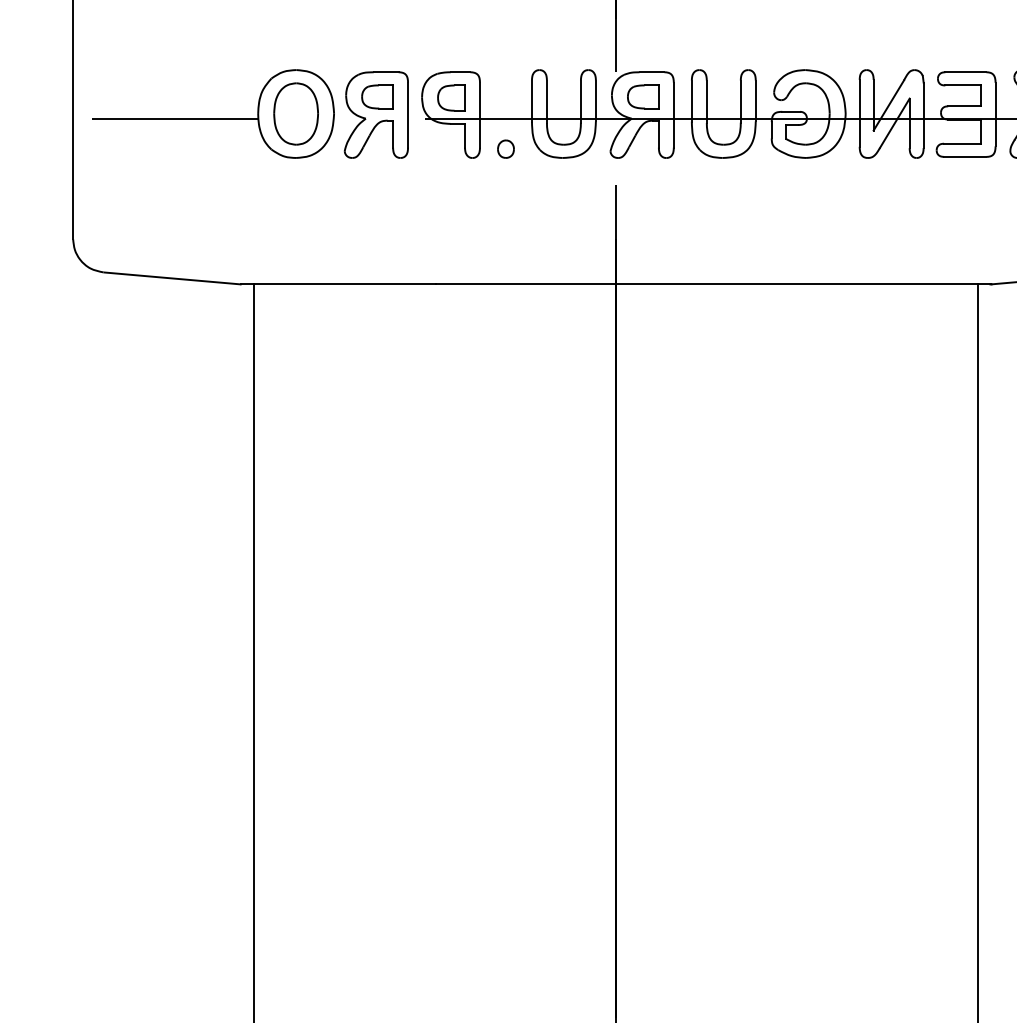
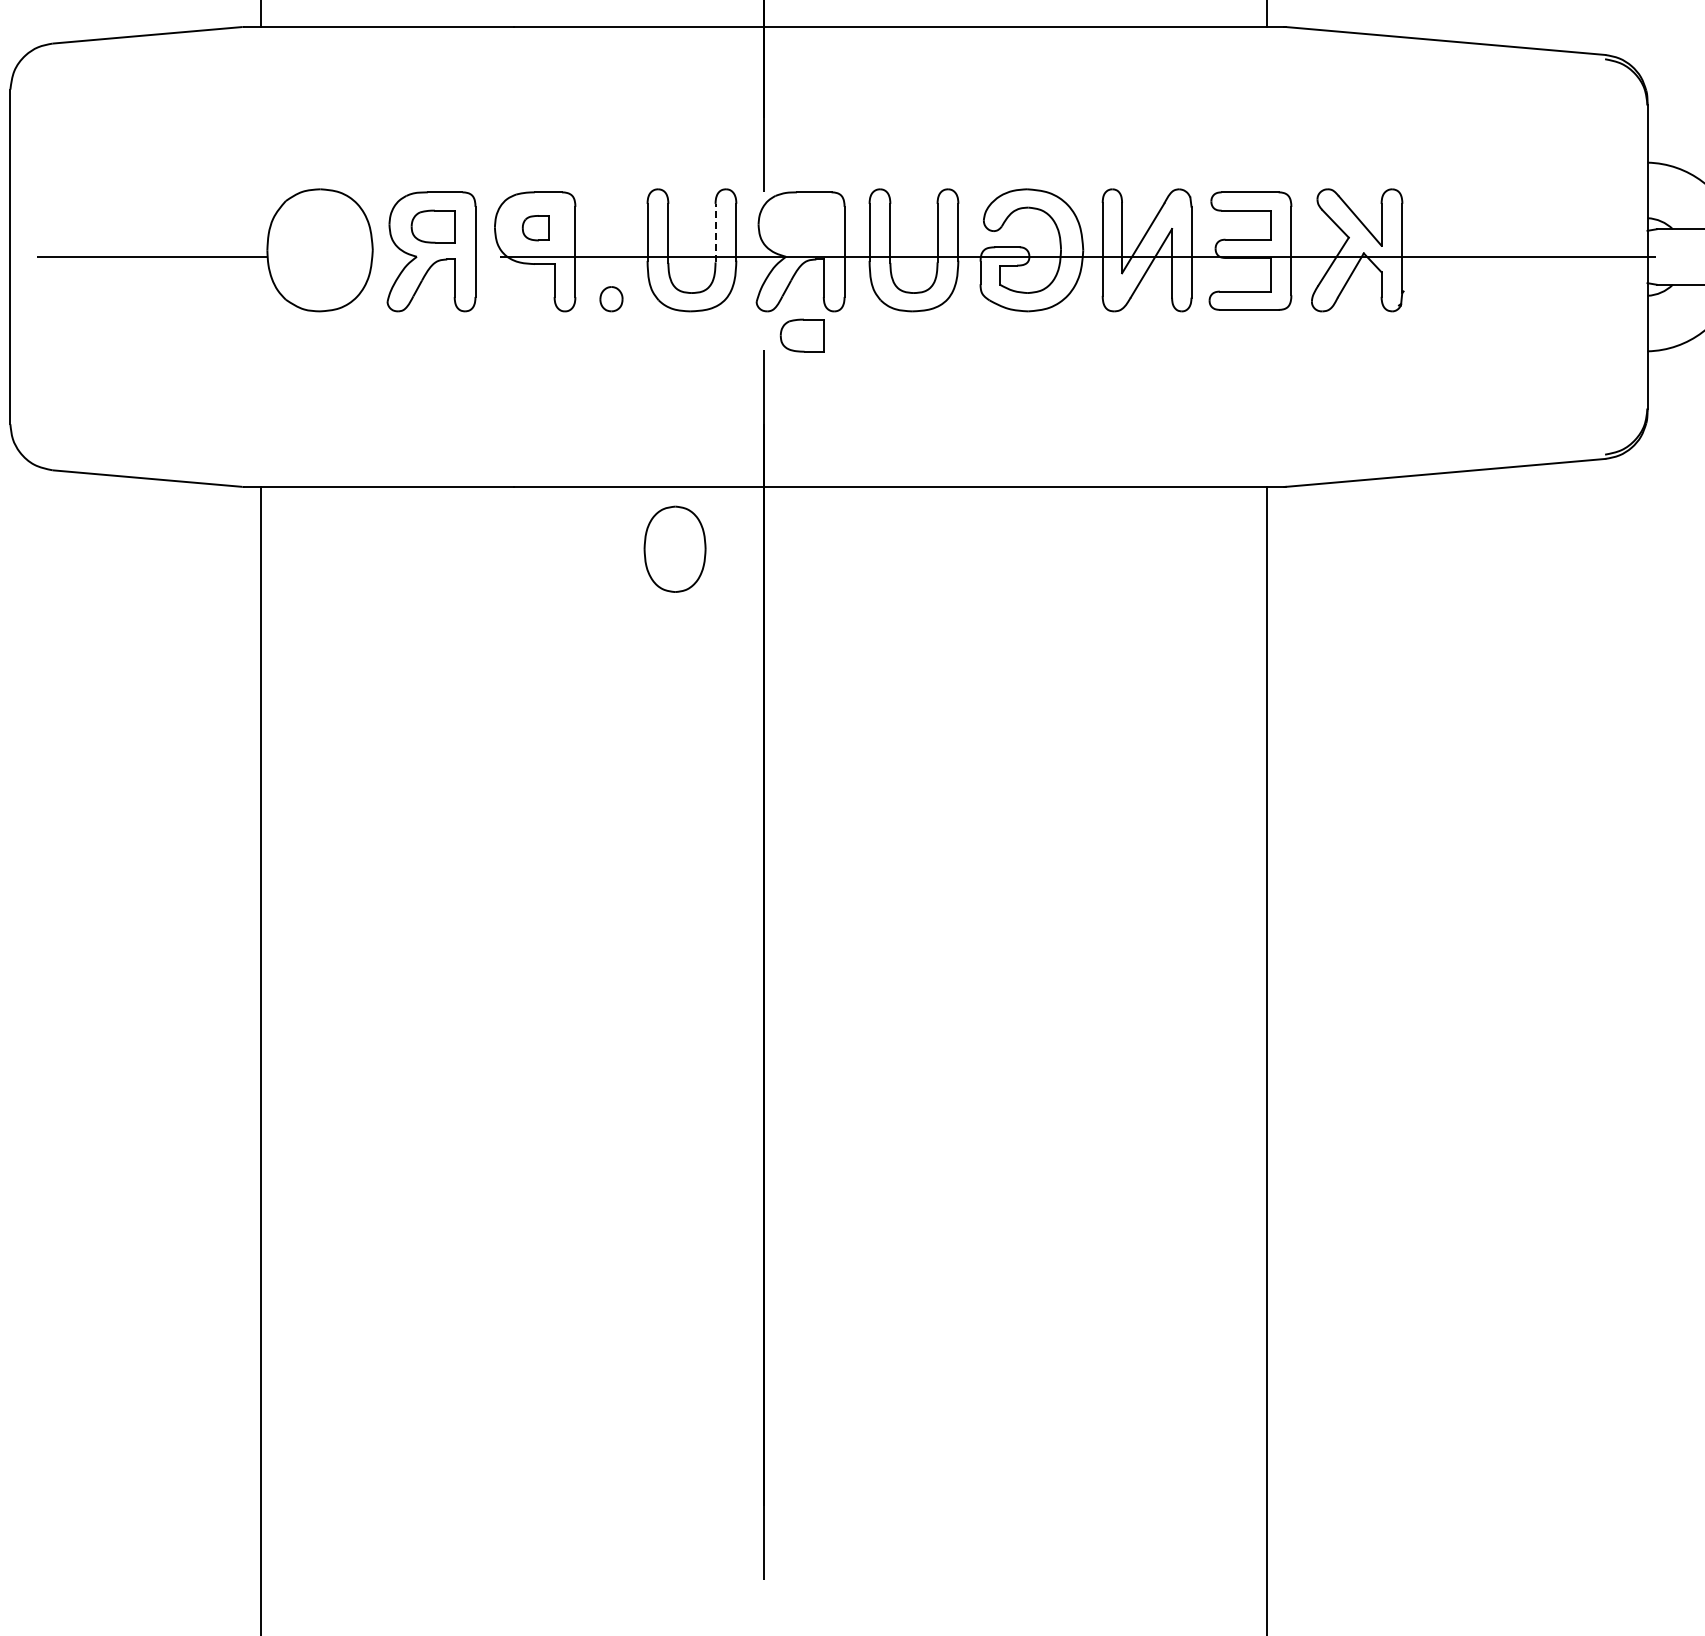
part: (642, 96) -> (801, 335), moved
part: (451, 97) -> (535, 227), size x0.7
line: (580, 101) -> (715, 232), solid -> dashed
part: (295, 113) -> (674, 548), moved

